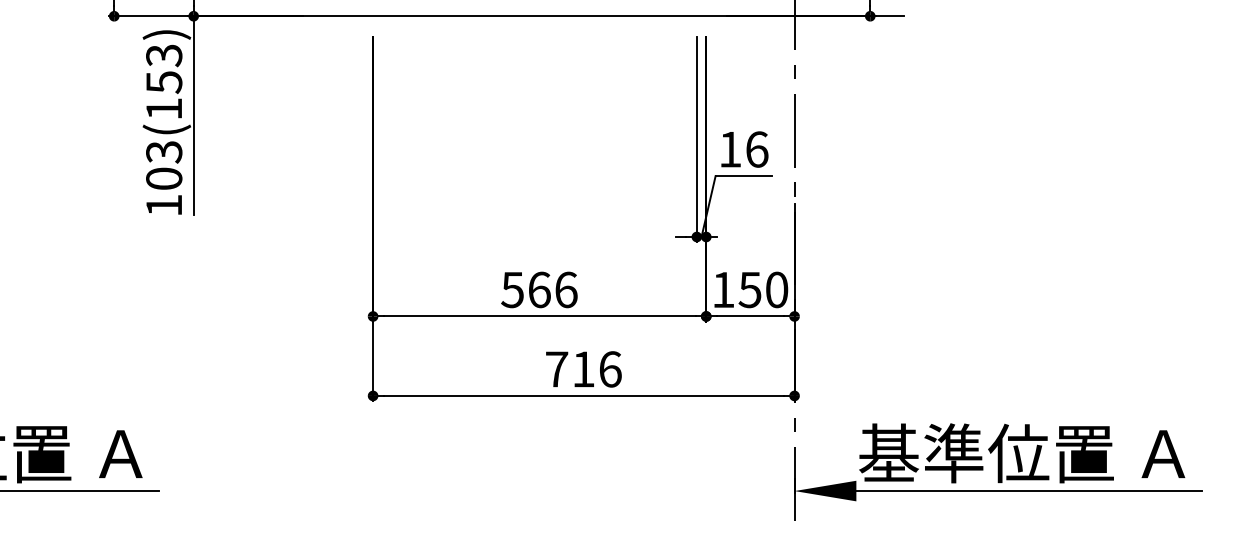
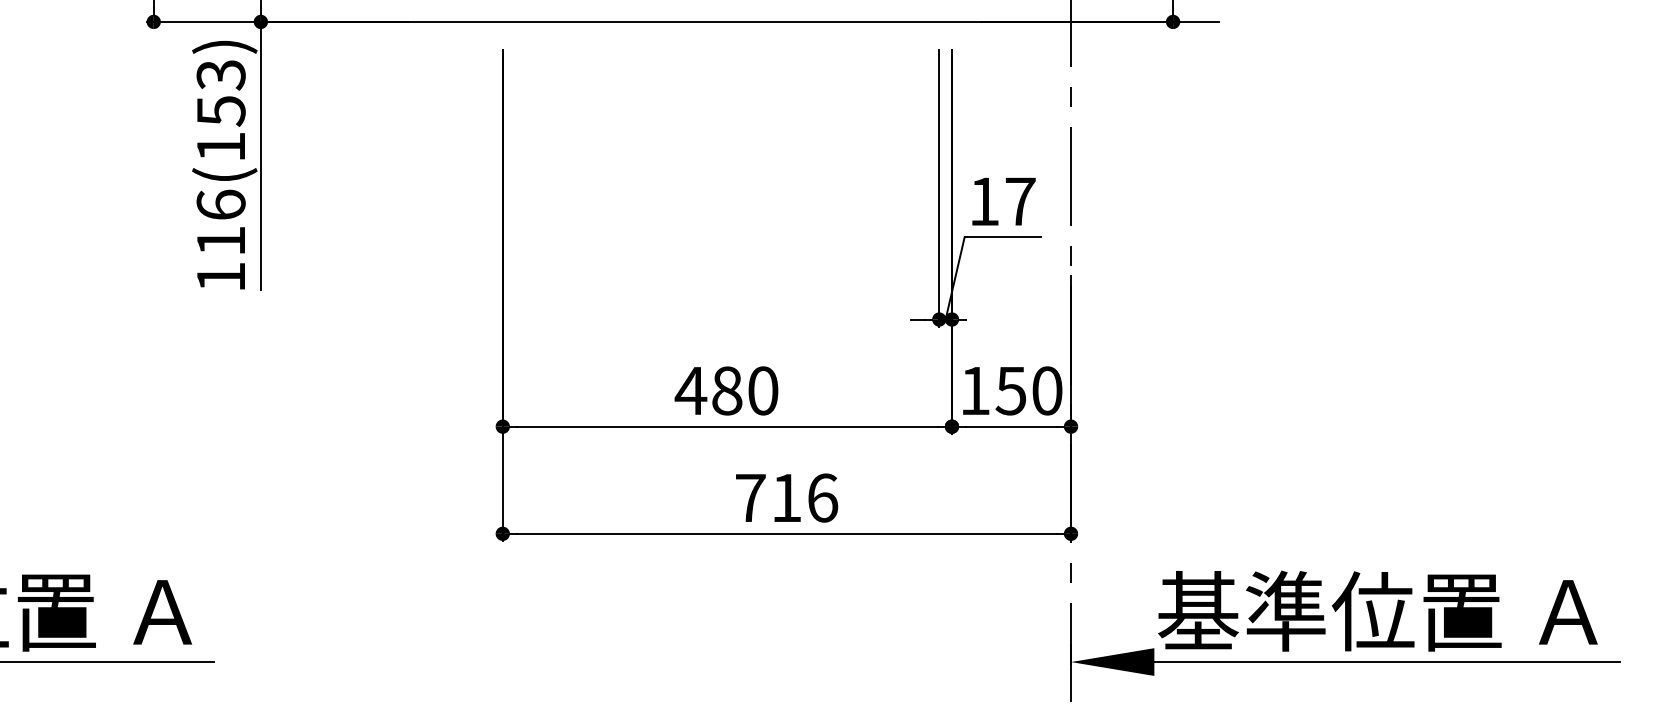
text: (757, 149) -> (1020, 201), 16 -> 17
text: (163, 165) -> (220, 222), 103(153) -> 116(153)
text: (539, 289) -> (726, 390), 566 -> 480

